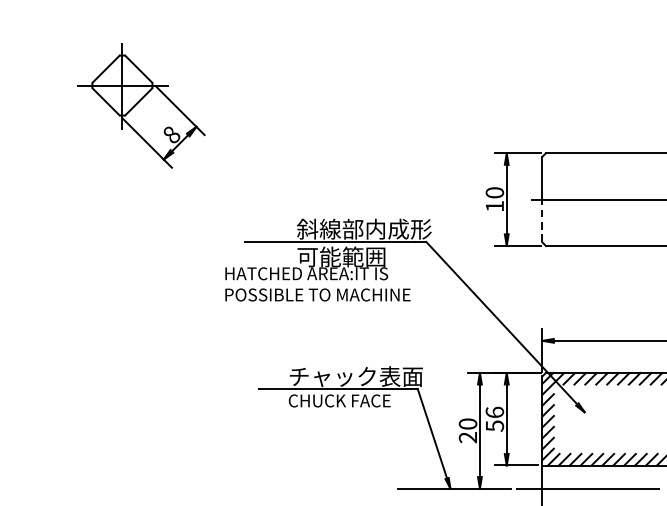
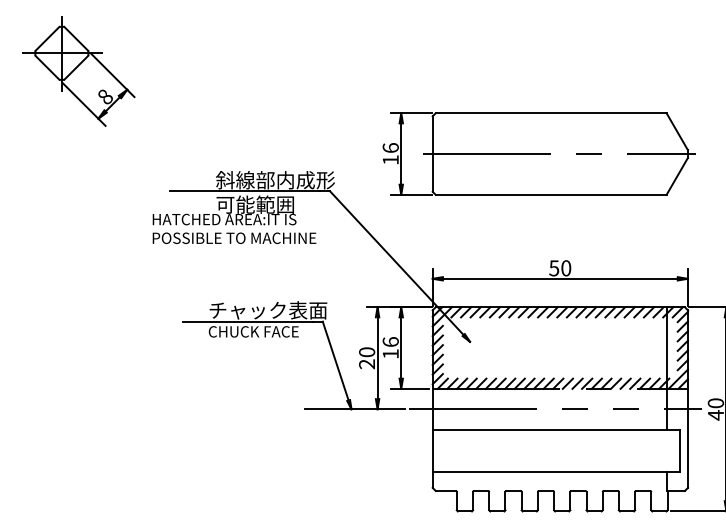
text: (494, 192) -> (390, 147), 10 -> 16
line: (542, 220) -> (432, 172), dashed -> solid
text: (494, 426) -> (390, 354), 56 -> 16

